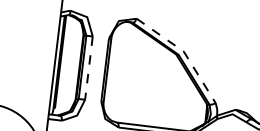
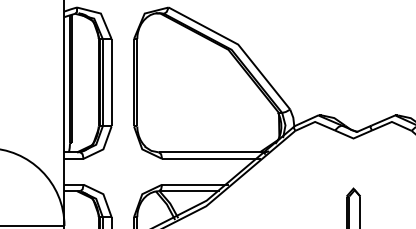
line: (184, 53) -> (239, 46), dashed -> solid
line: (88, 67) -> (111, 82), dashed -> solid

